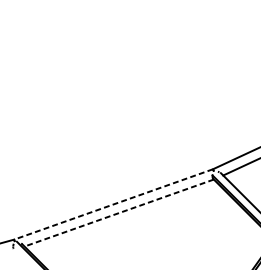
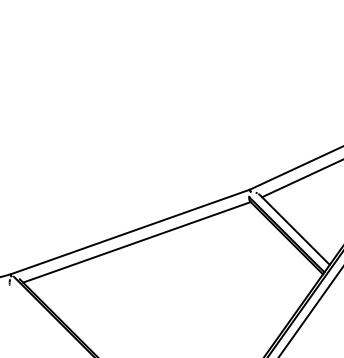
line: (113, 204) -> (130, 232), dashed -> solid
line: (118, 213) -> (136, 242), dashed -> solid

